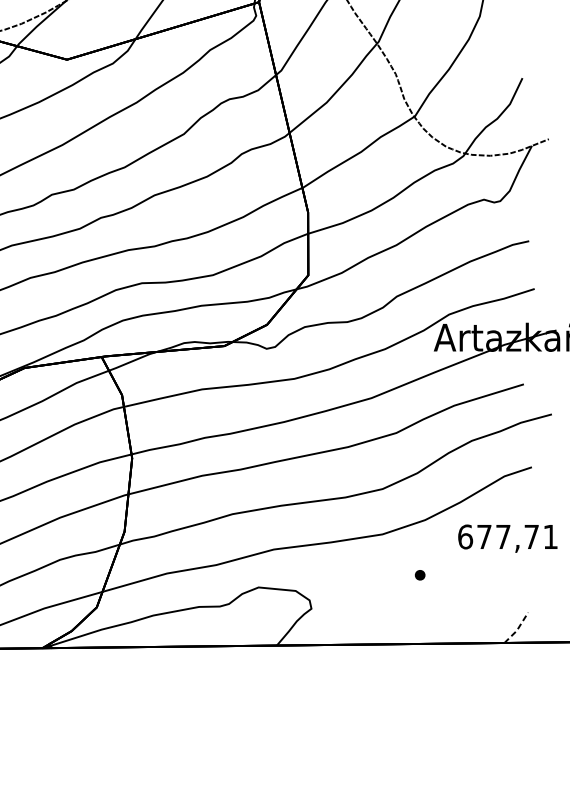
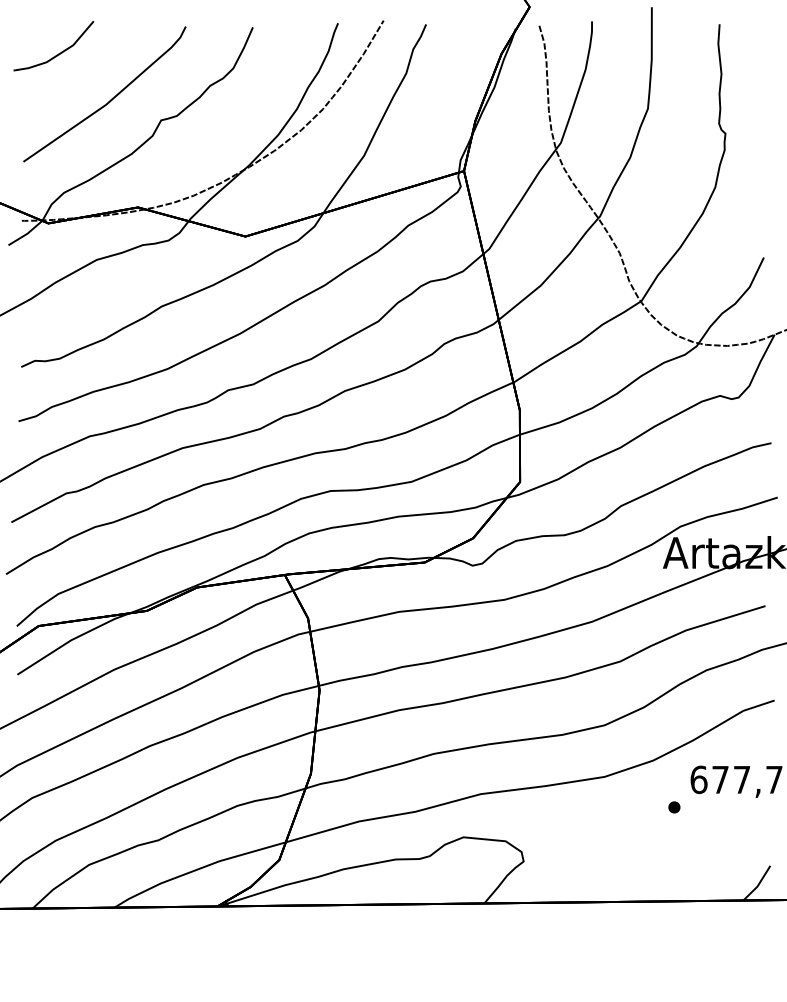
part: (420, 575) -> (674, 807), moved
line: (517, 629) -> (758, 885), dashed -> solid

